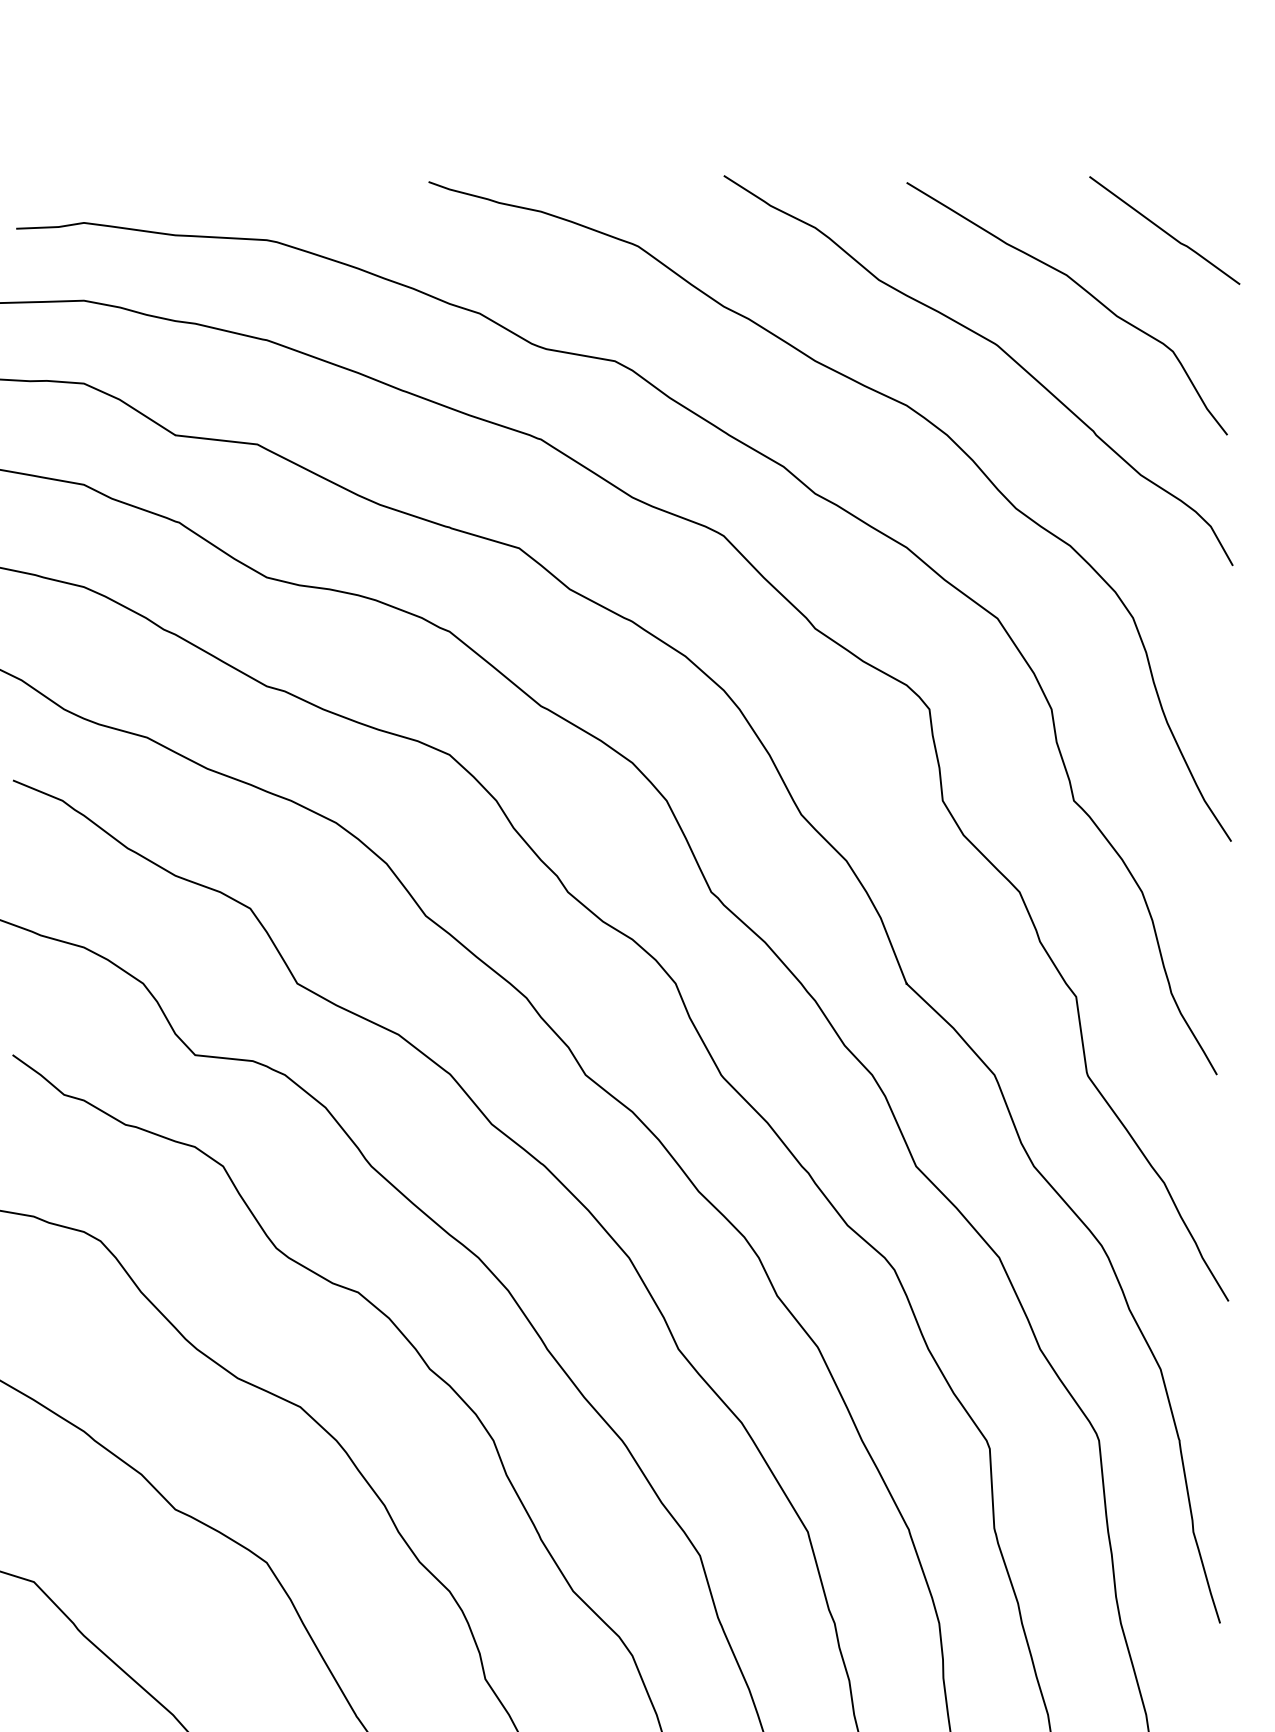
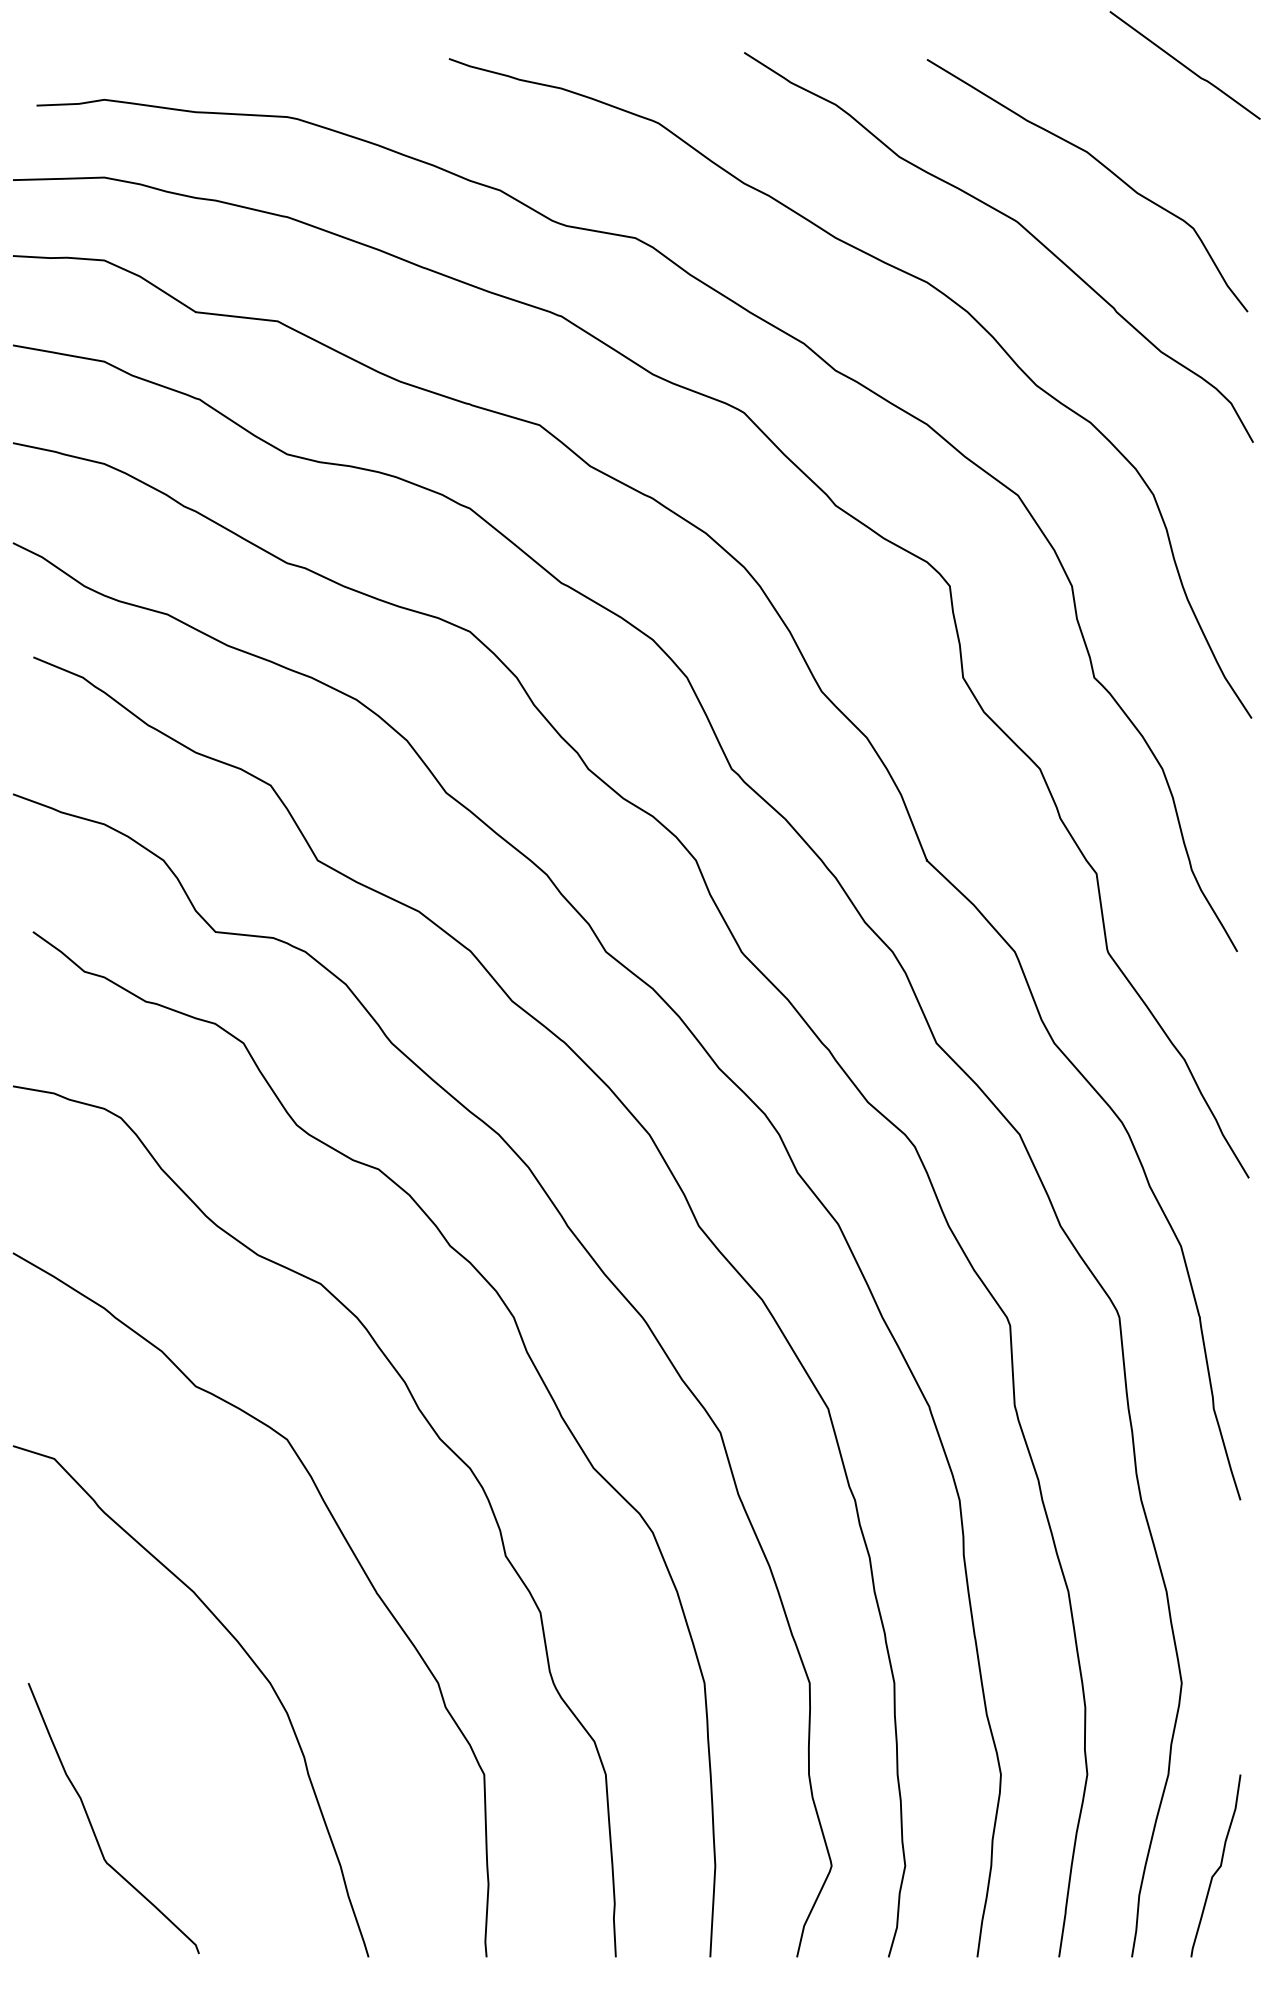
curve: (1164, 230) -> (1184, 65), moved

